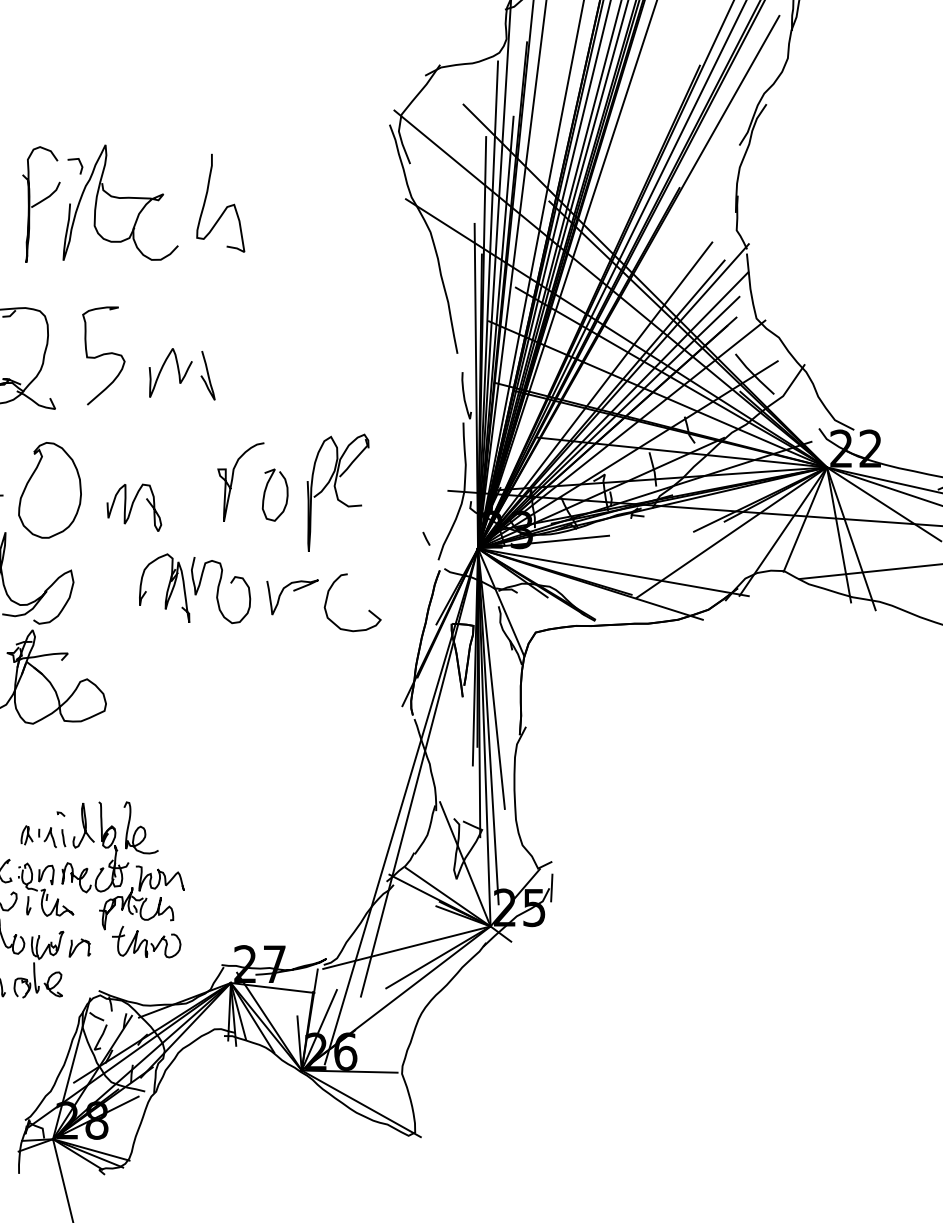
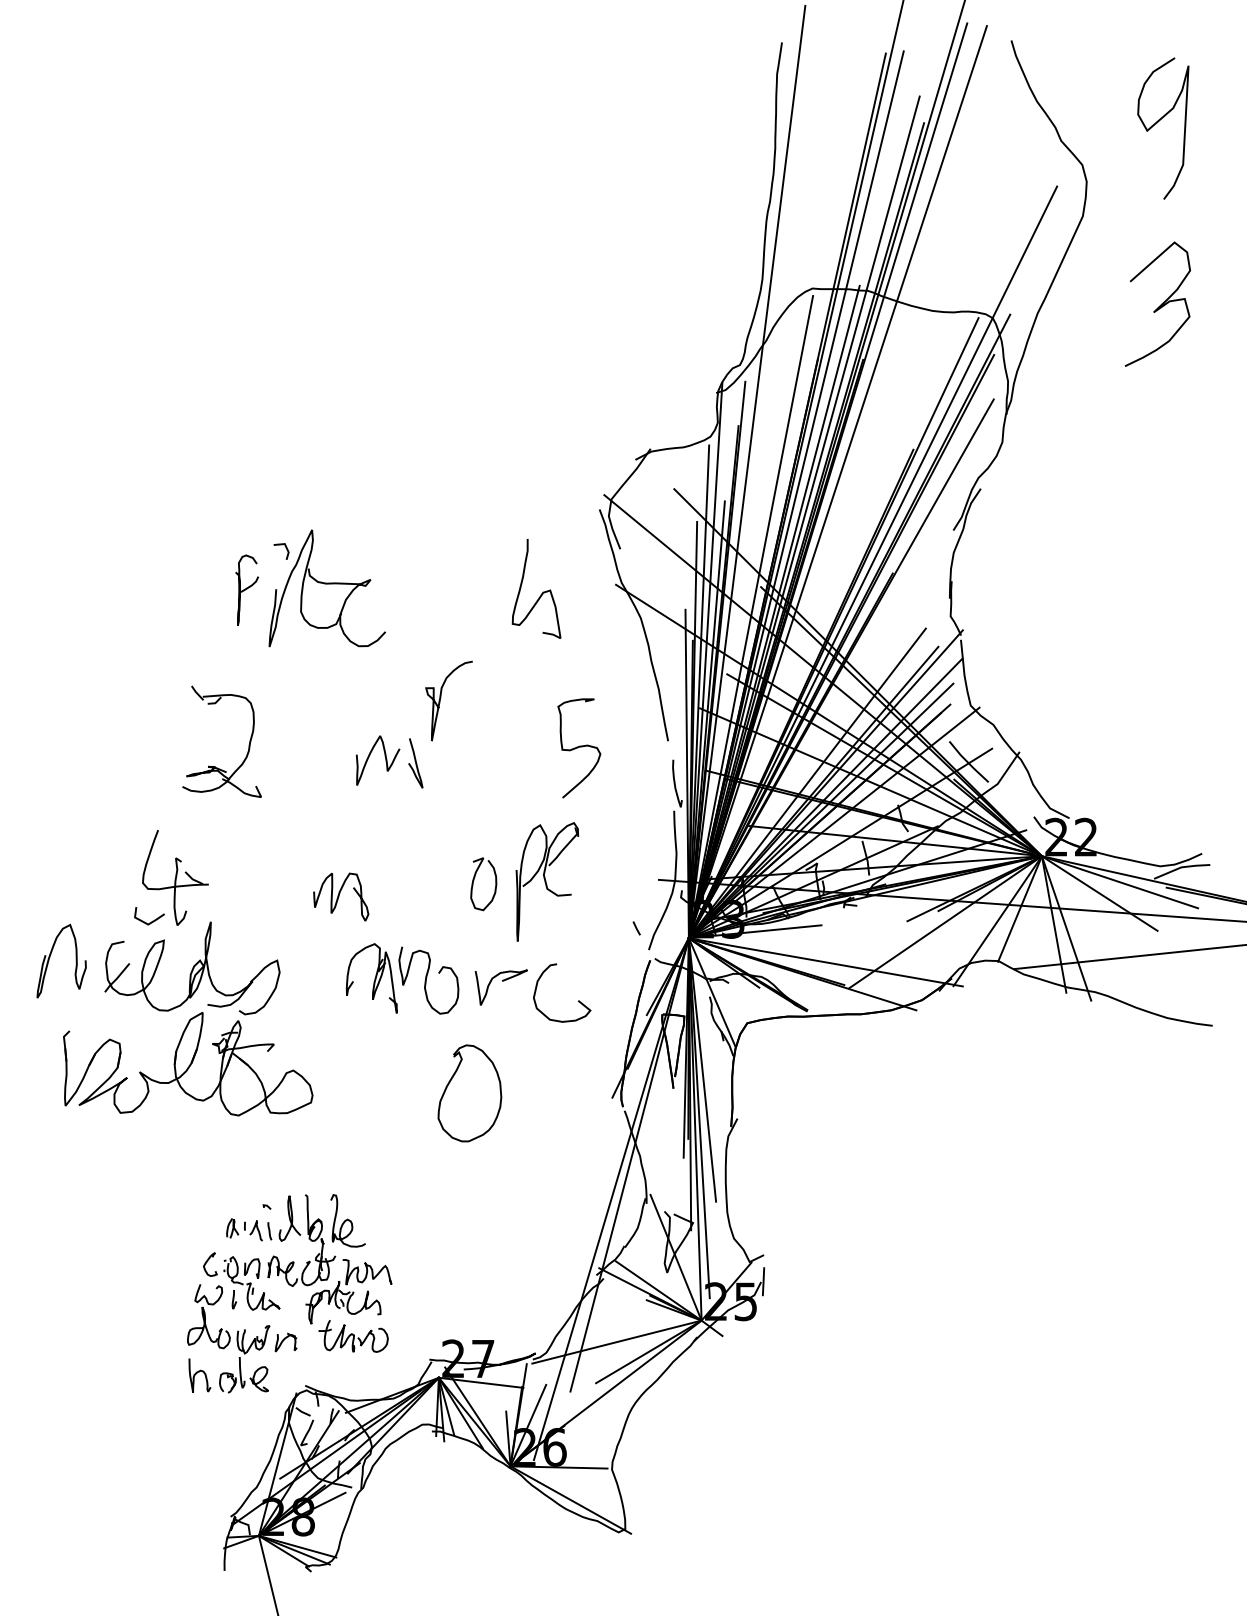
part: (40, 204) -> (246, 590), size x0.6
curve: (225, 207) -> (541, 593), moved
curve: (104, 355) -> (579, 747), moved
curve: (233, 479) -> (441, 698), moved
curve: (29, 481) -> (449, 1084), moved

